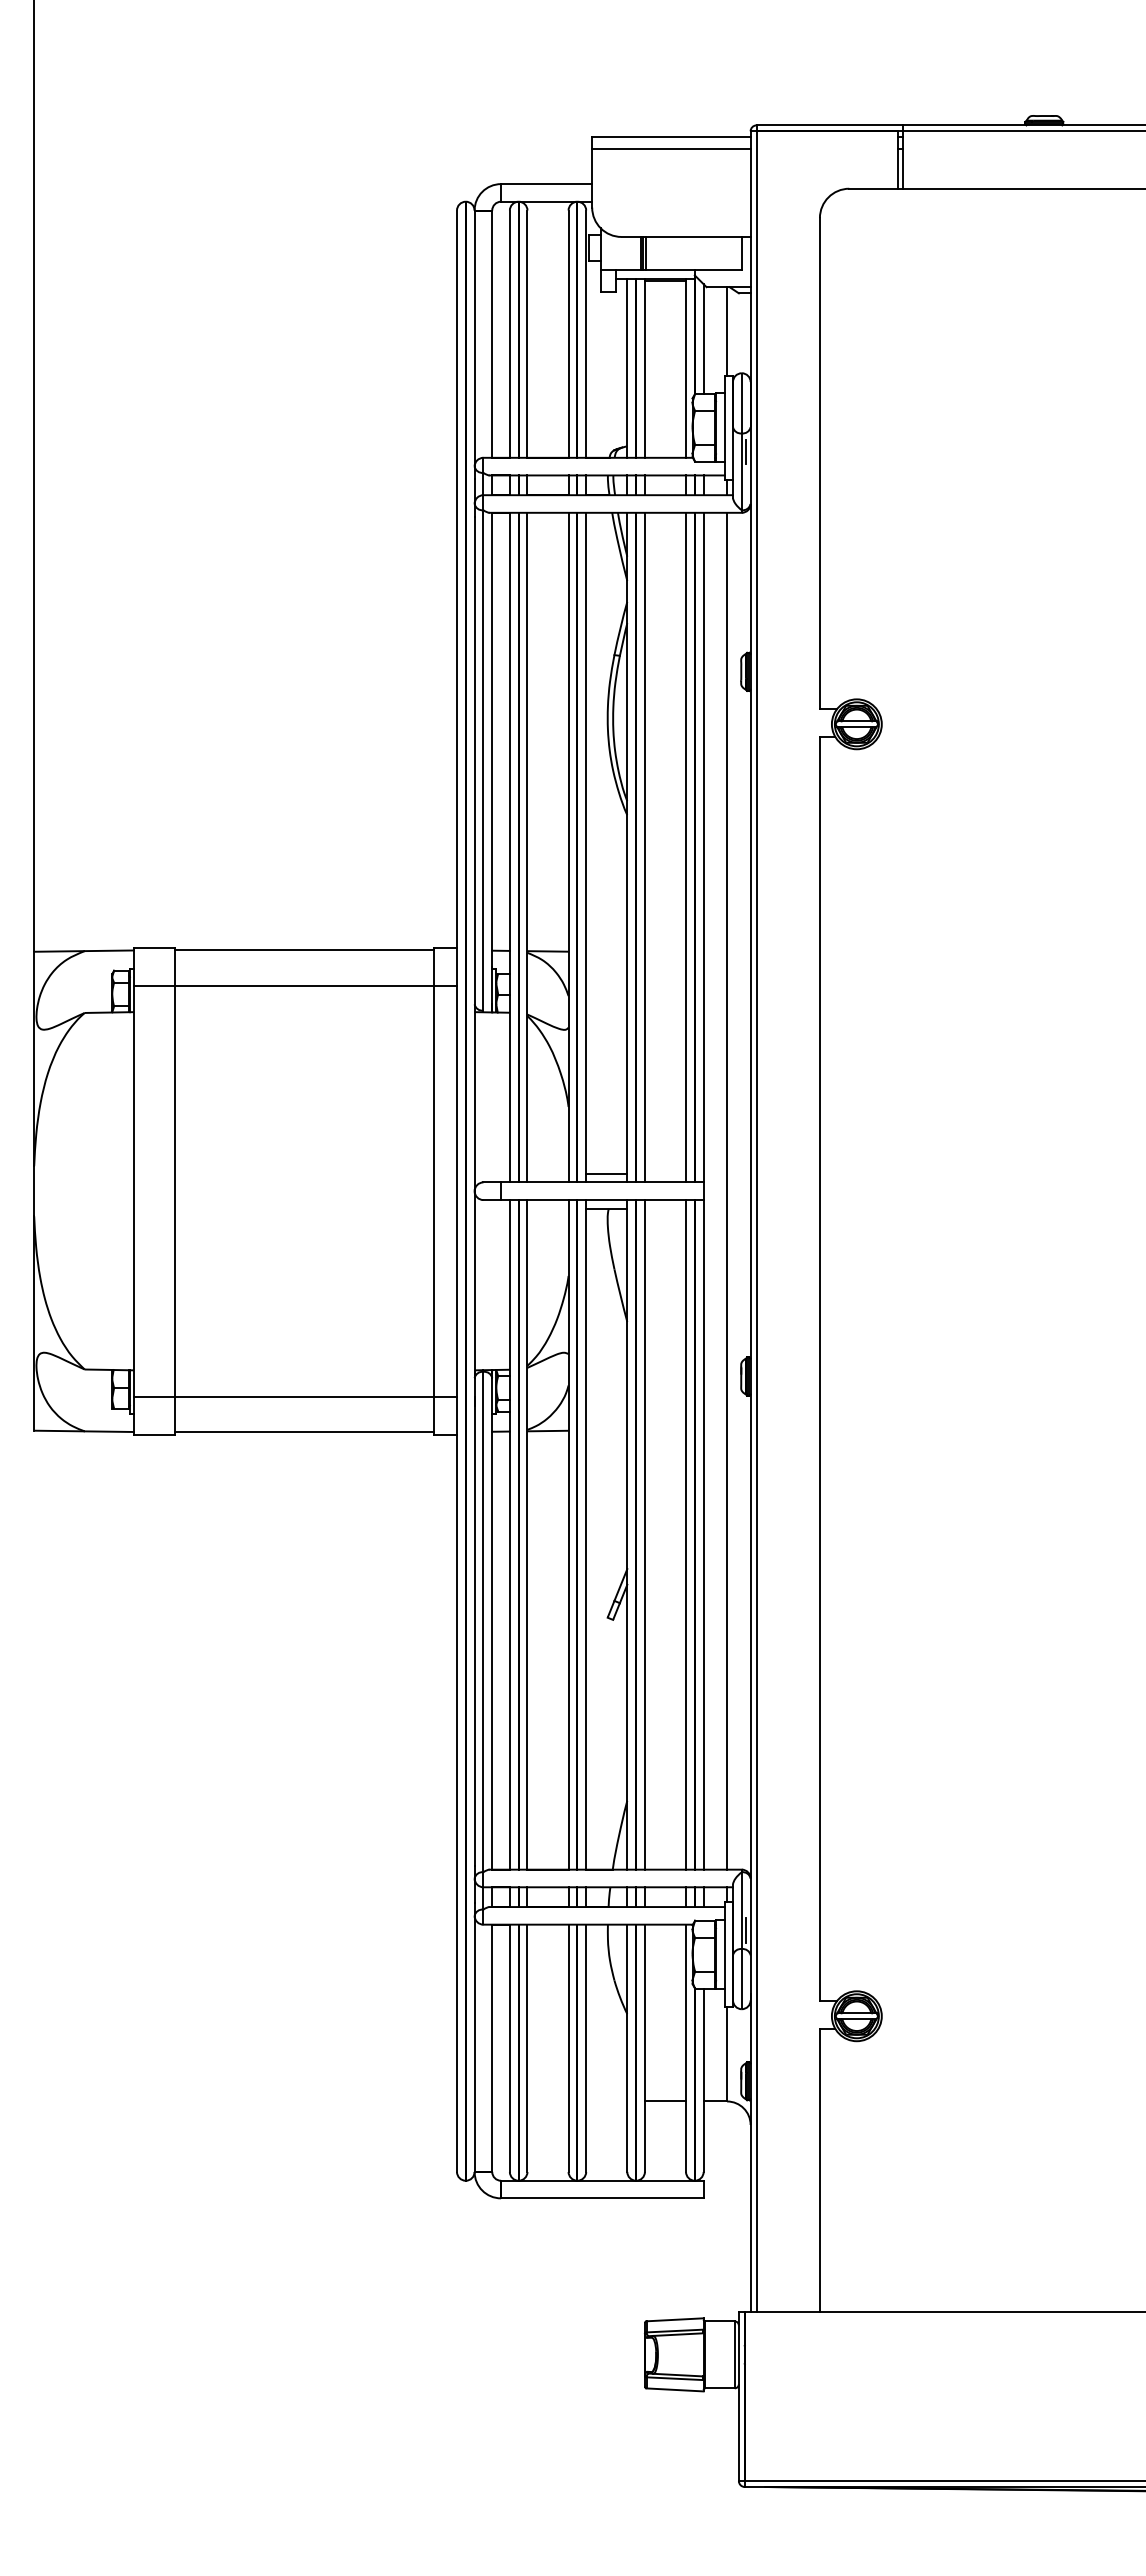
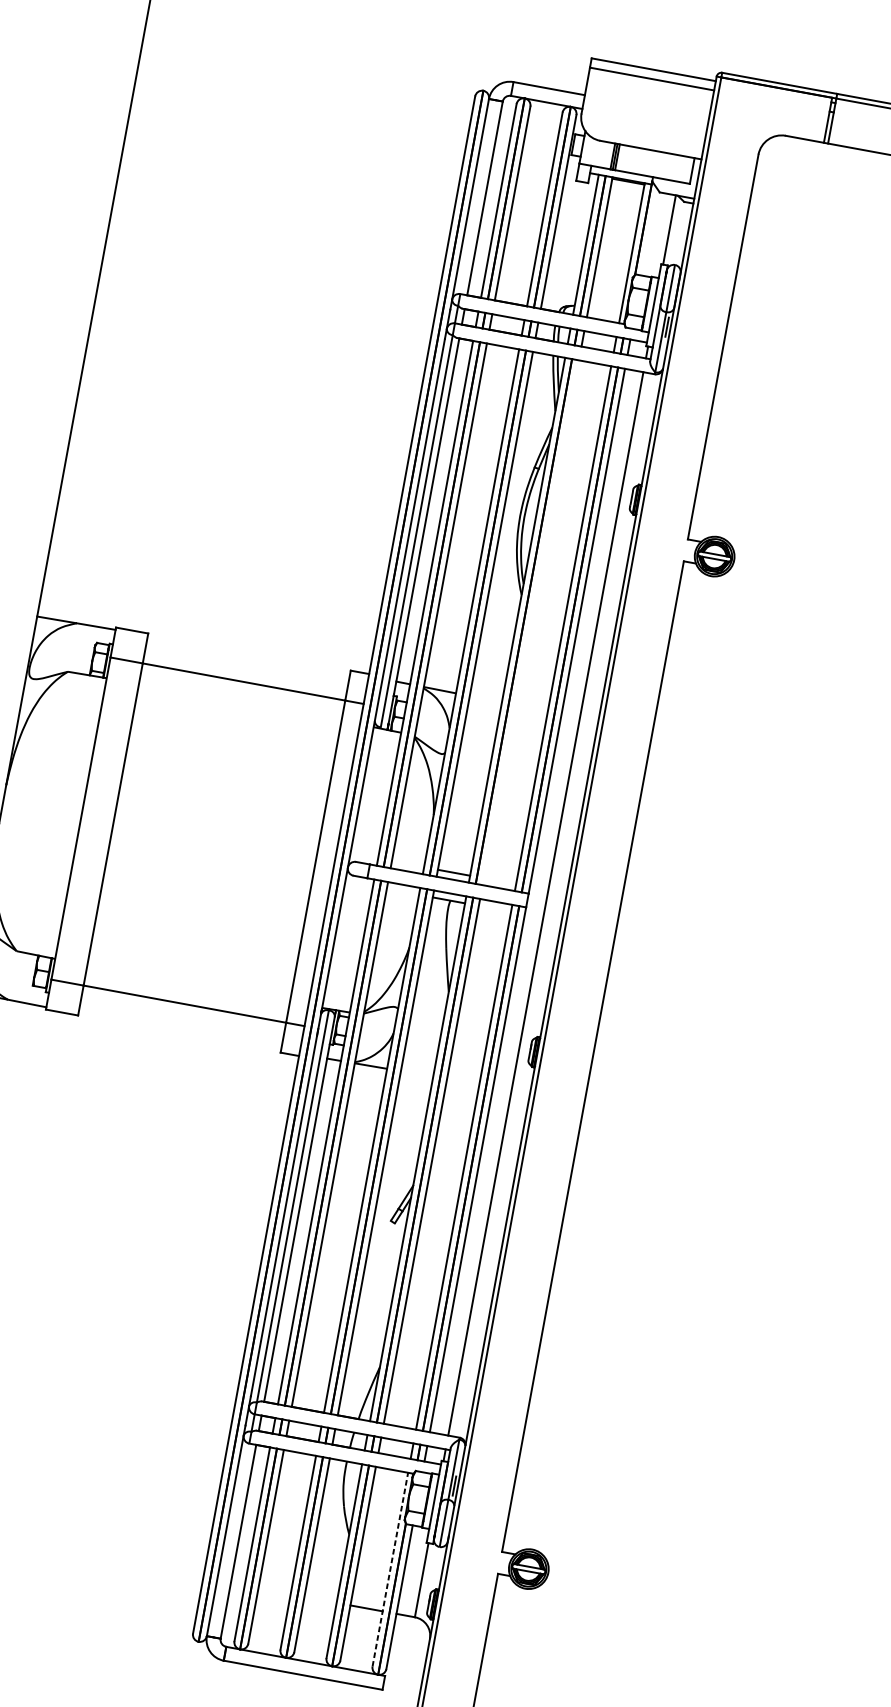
line: (703, 338) -> (649, 232), removed
line: (644, 847) -> (530, 622), removed
line: (304, 950) -> (249, 654), removed
line: (304, 1432) -> (179, 1032), removed
line: (686, 2048) -> (390, 1569), solid -> dashed

